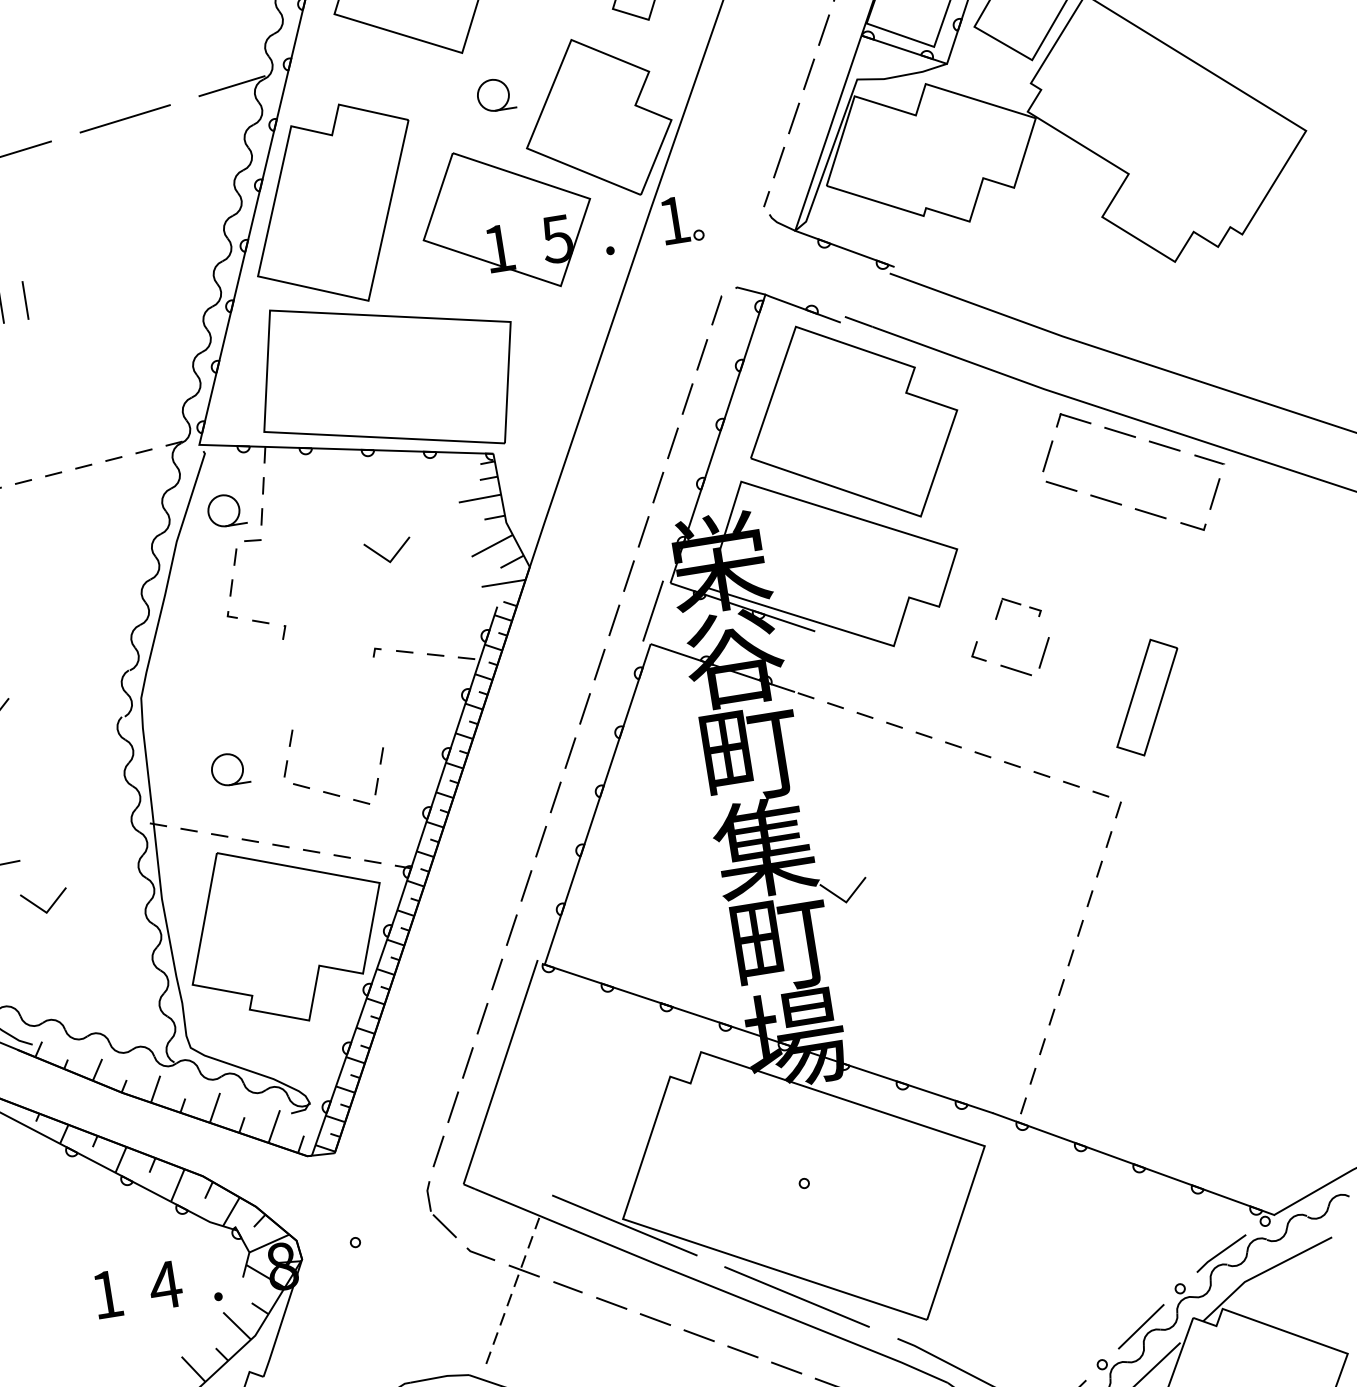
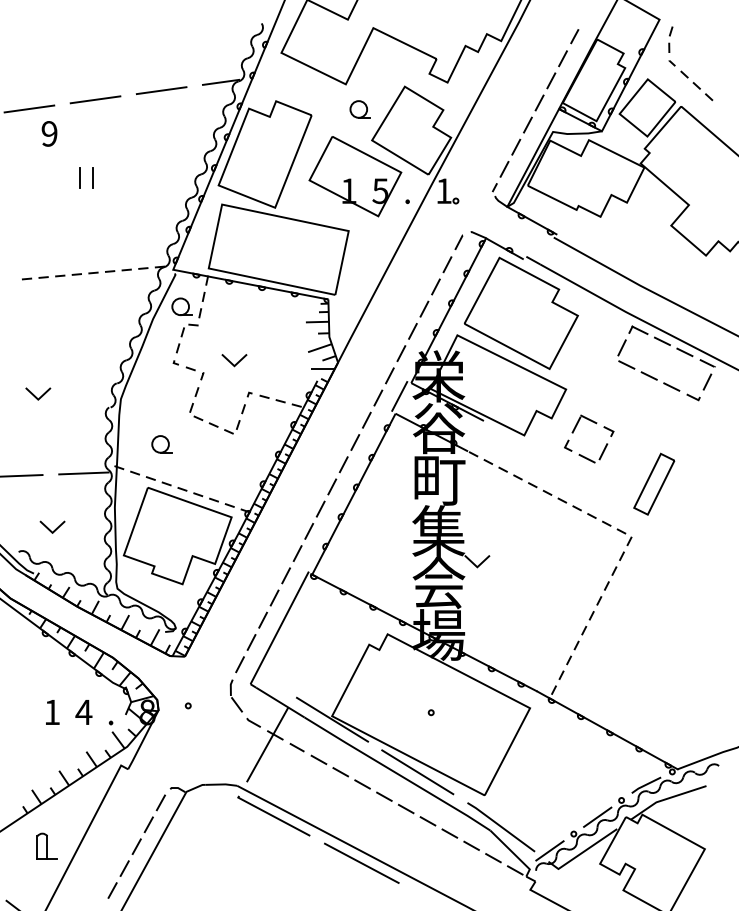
line: (385, 556) -> (232, 362), moved
part: (1016, 607) -> (592, 425), size x1.67
part: (324, 790) -> (210, 422), moved
line: (94, 845) -> (83, 473), added
line: (39, 905) -> (49, 528), moved
text: (779, 943) -> (438, 583), 町 -> 会
line: (512, 1290) -> (267, 744), dashed -> solid

